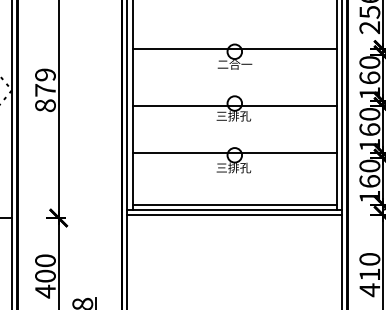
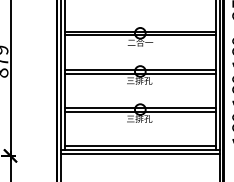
line: (234, 54) -> (140, 35), added
line: (234, 101) -> (140, 69), added
line: (234, 158) -> (140, 111), added

